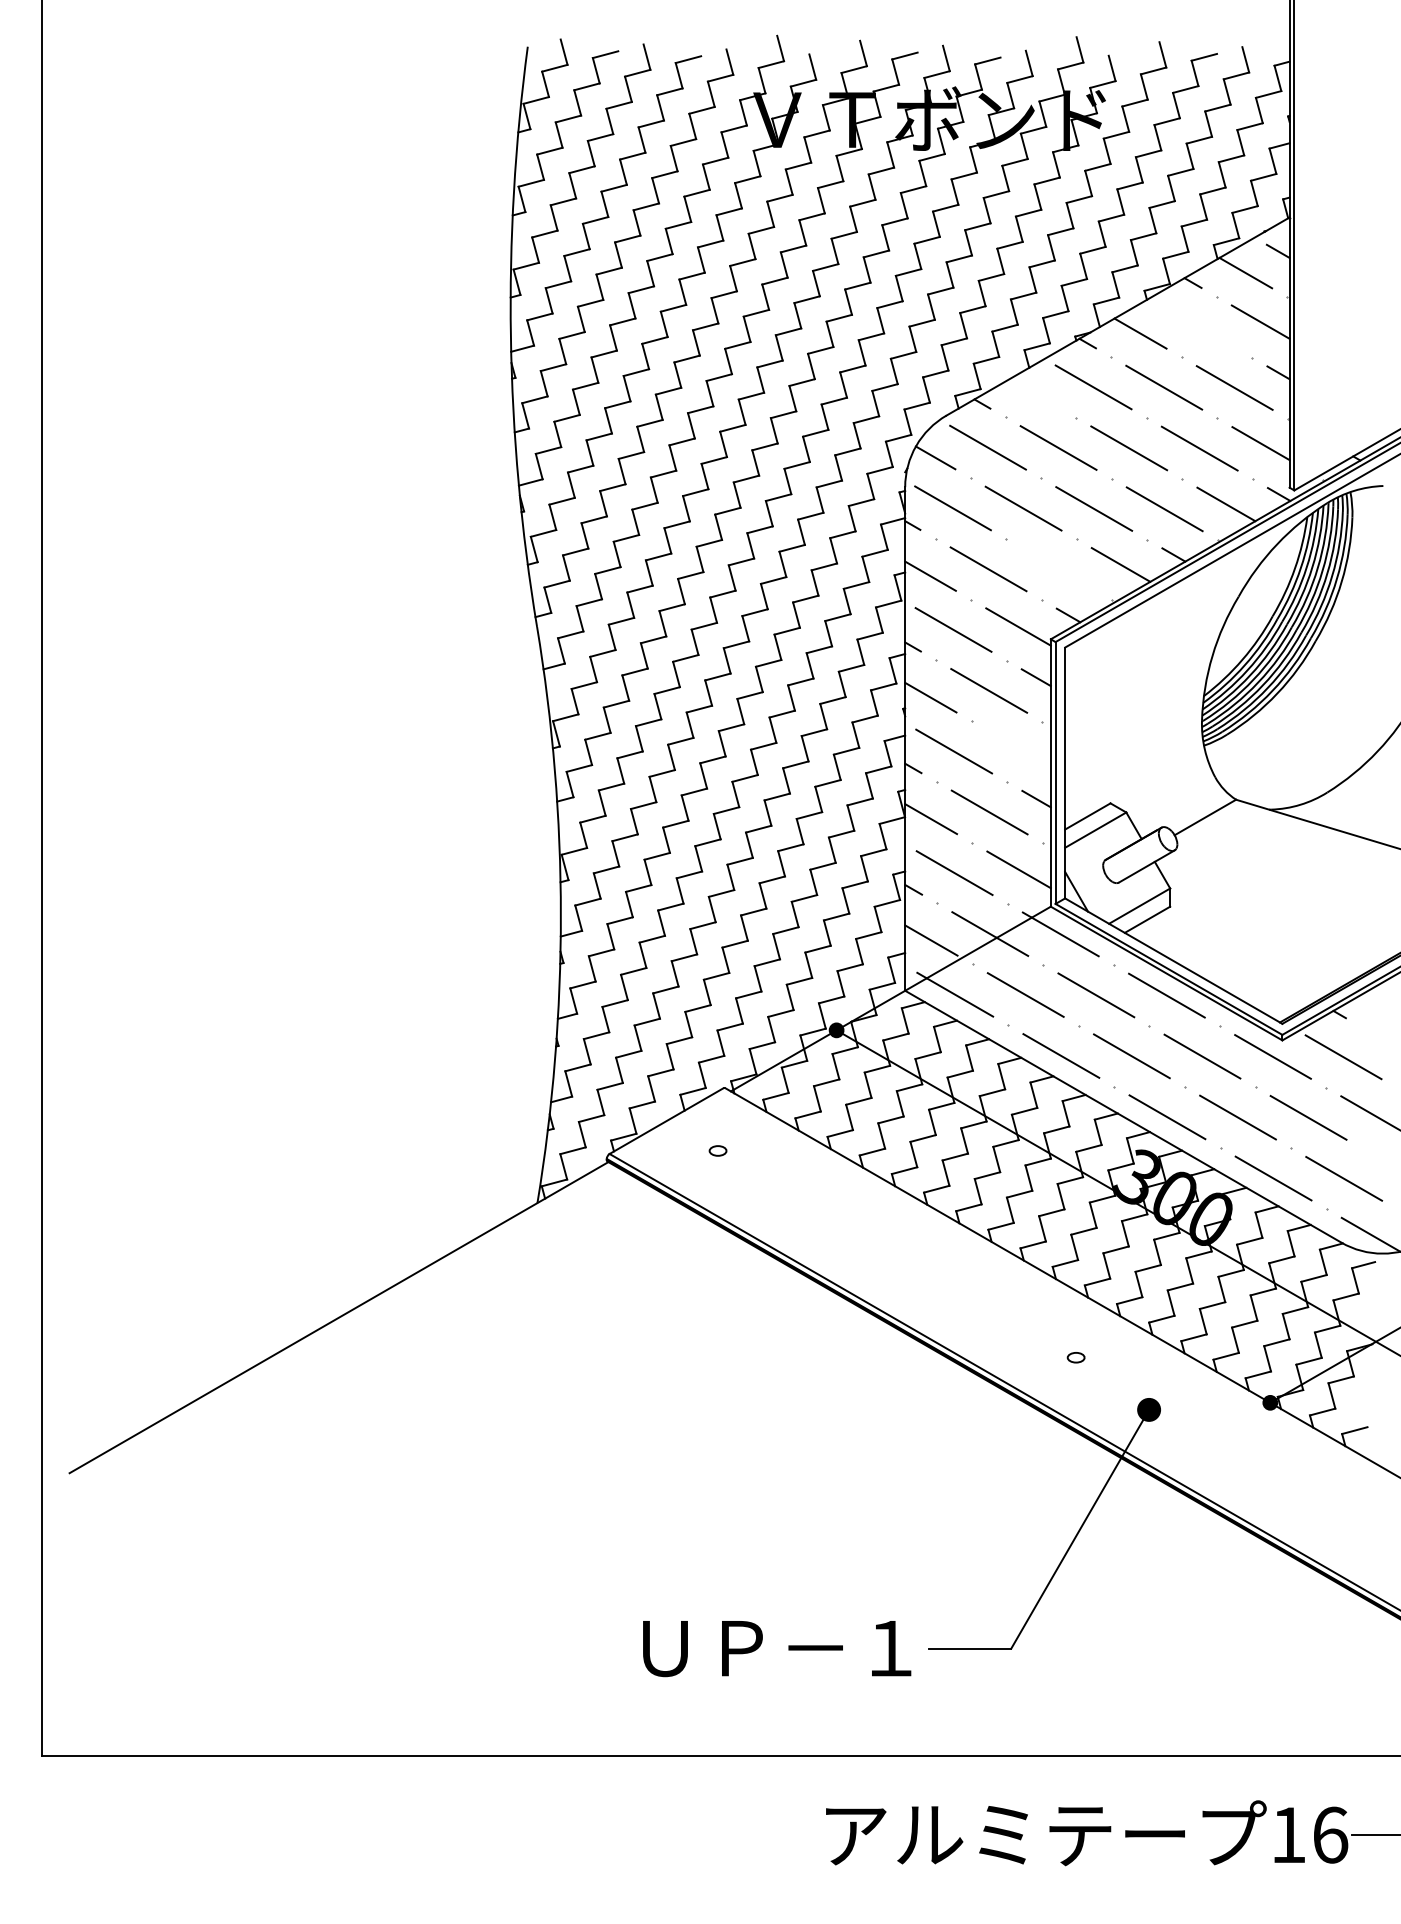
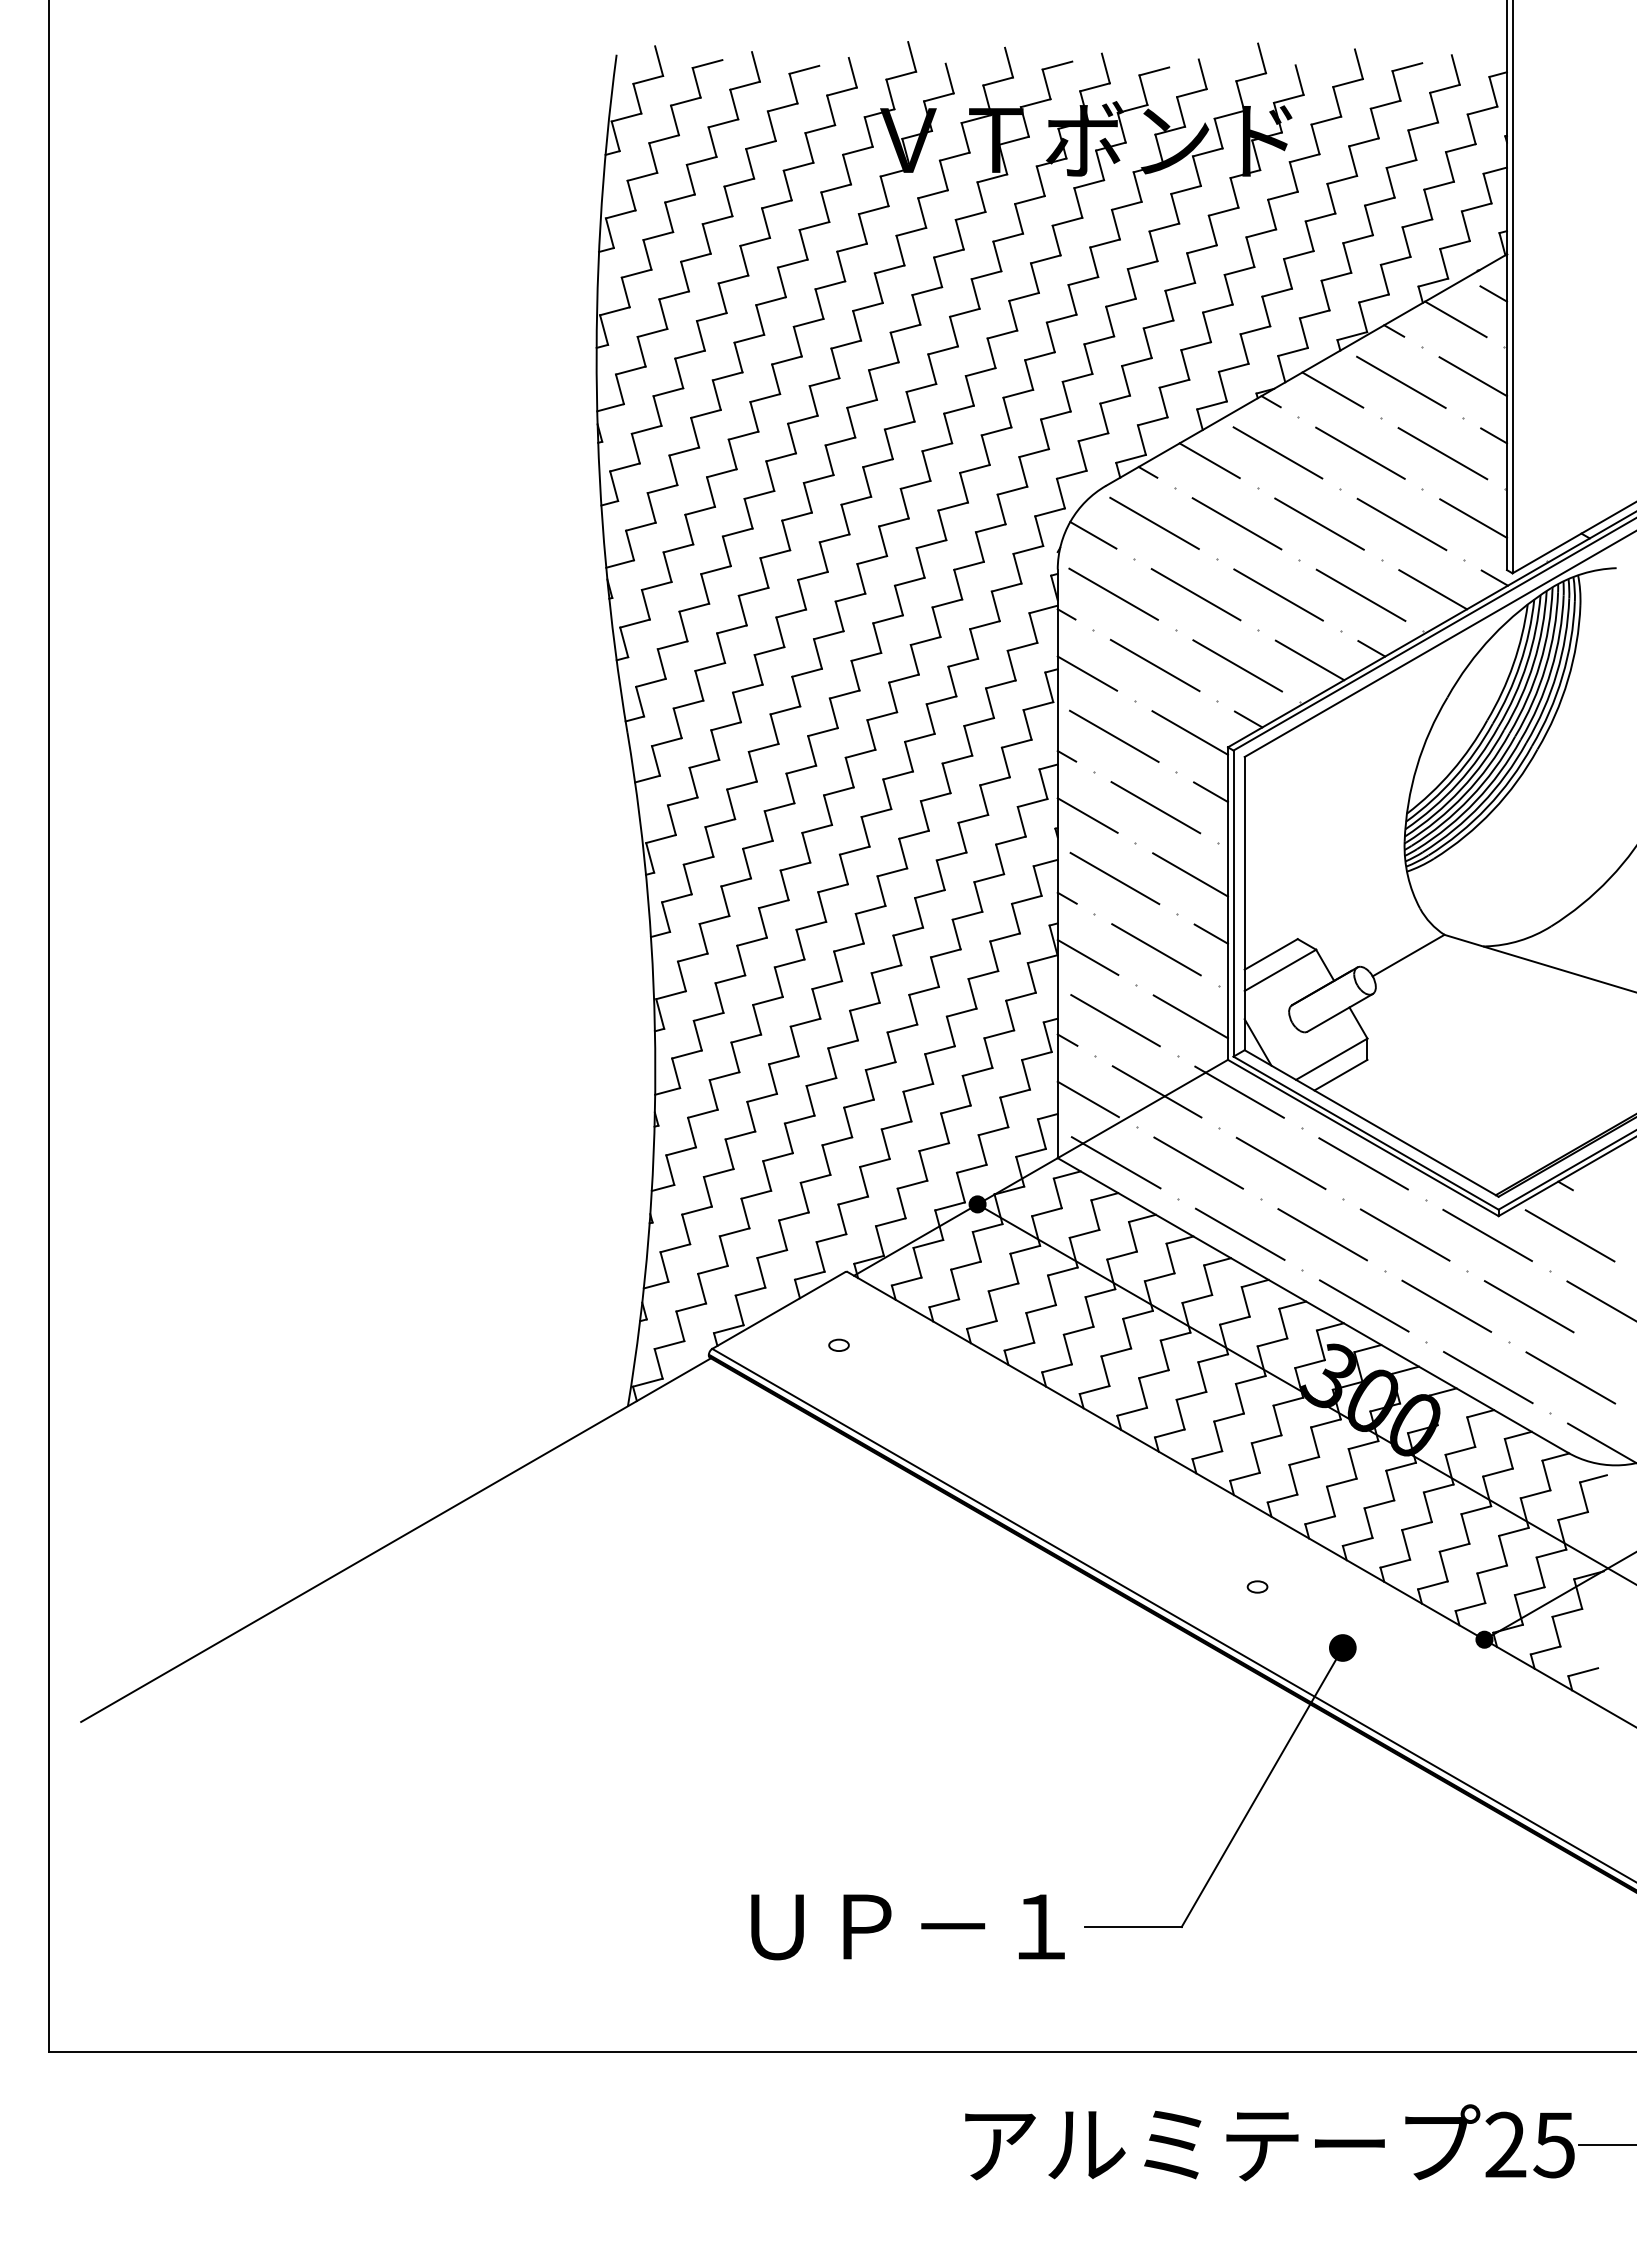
line: (1199, 326) -> (1401, 381), added
line: (1035, 393) -> (1209, 460), added
line: (1058, 569) -> (1237, 665), added
line: (1018, 748) -> (1190, 874), added
text: (1309, 1834) -> (1530, 2144), 16 -> 25

